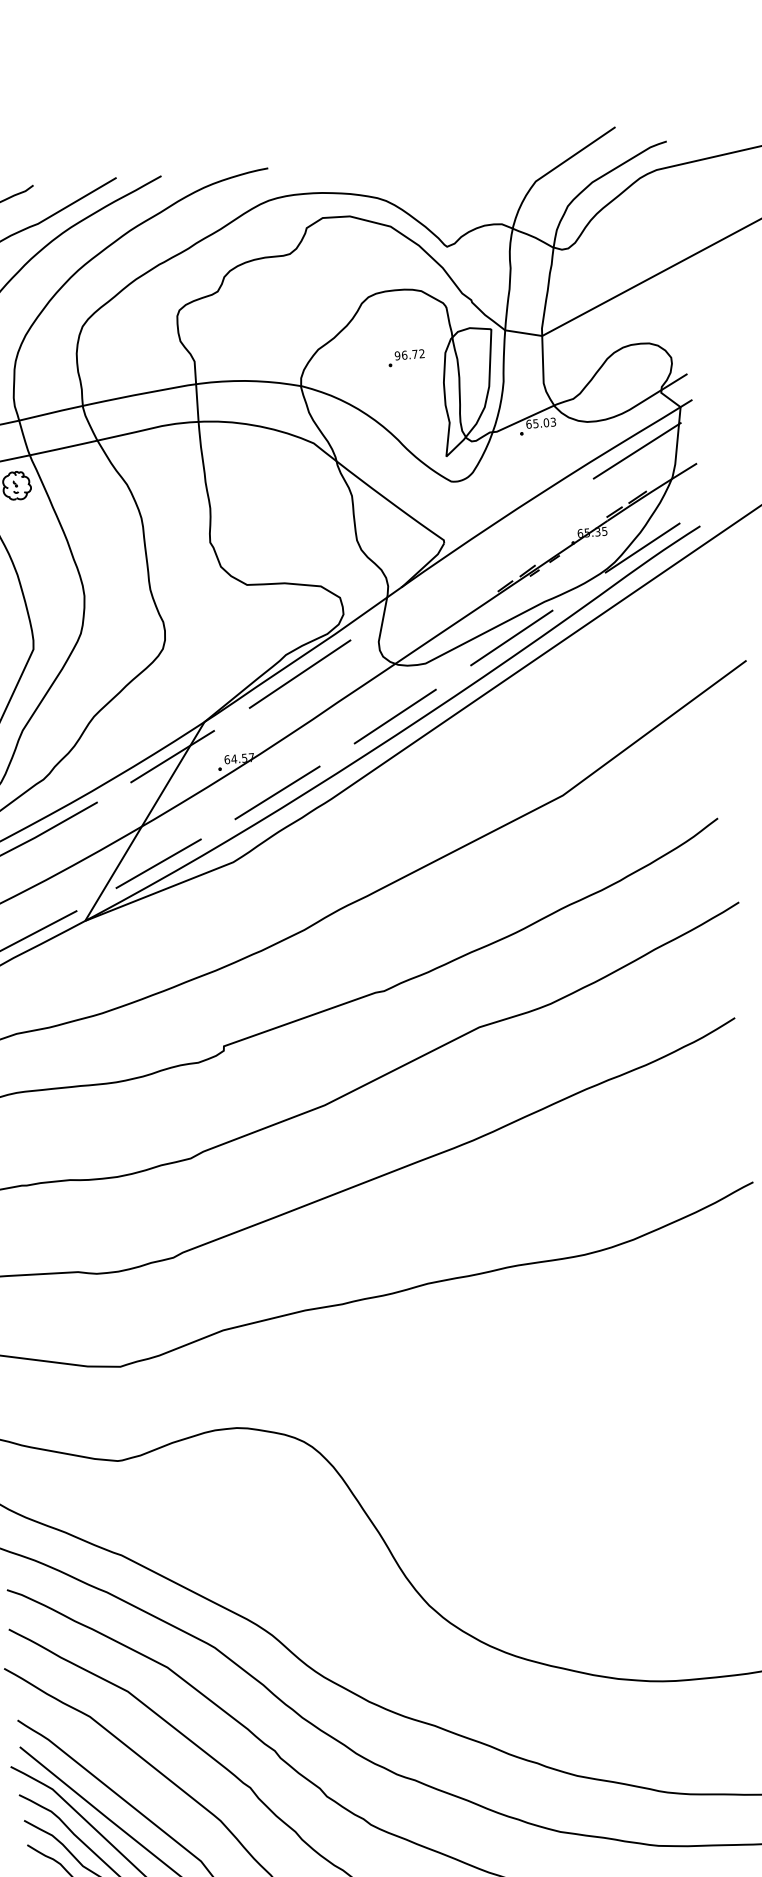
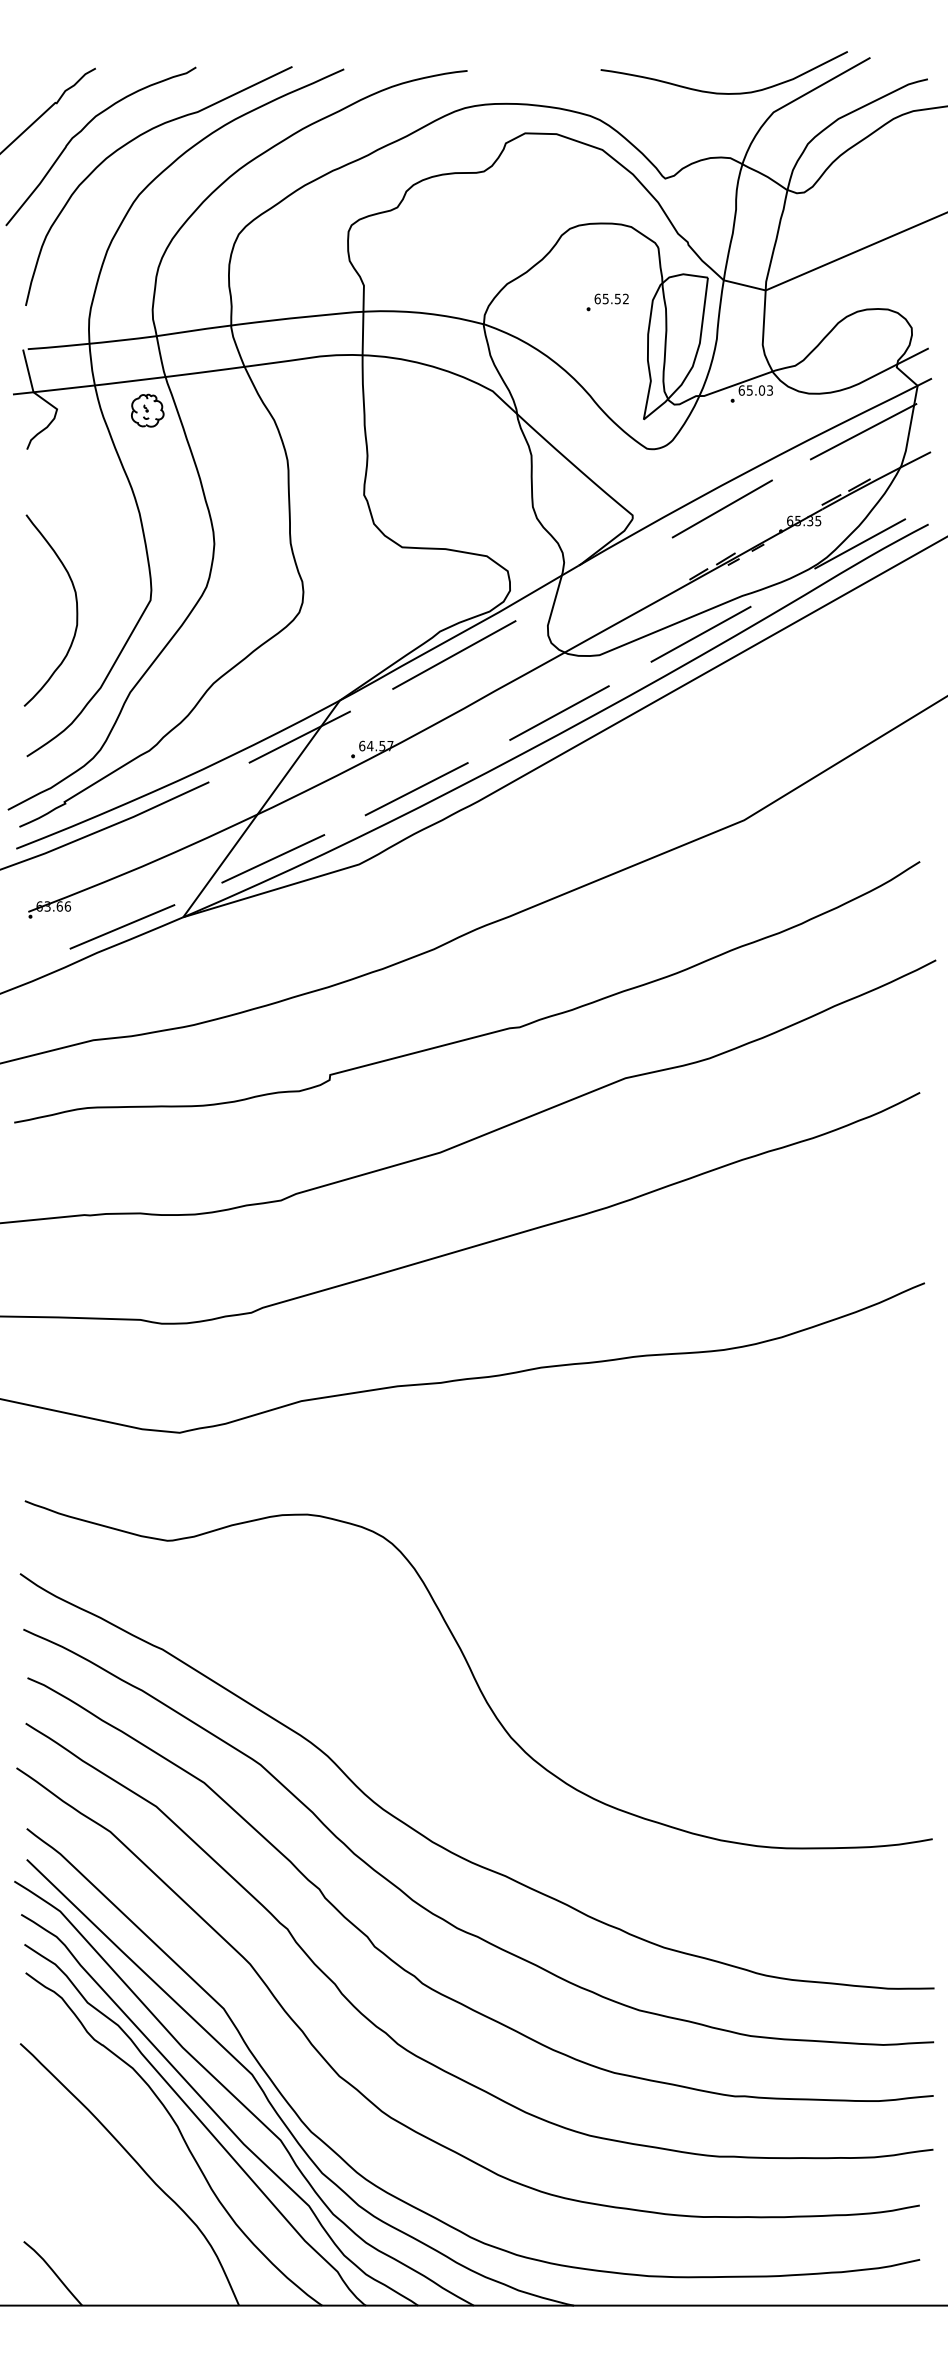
curve: (491, 168) -> (723, 92), added
text: (406, 354) -> (607, 298), 96.72 -> 65.52
line: (520, 527) -> (721, 508), added

